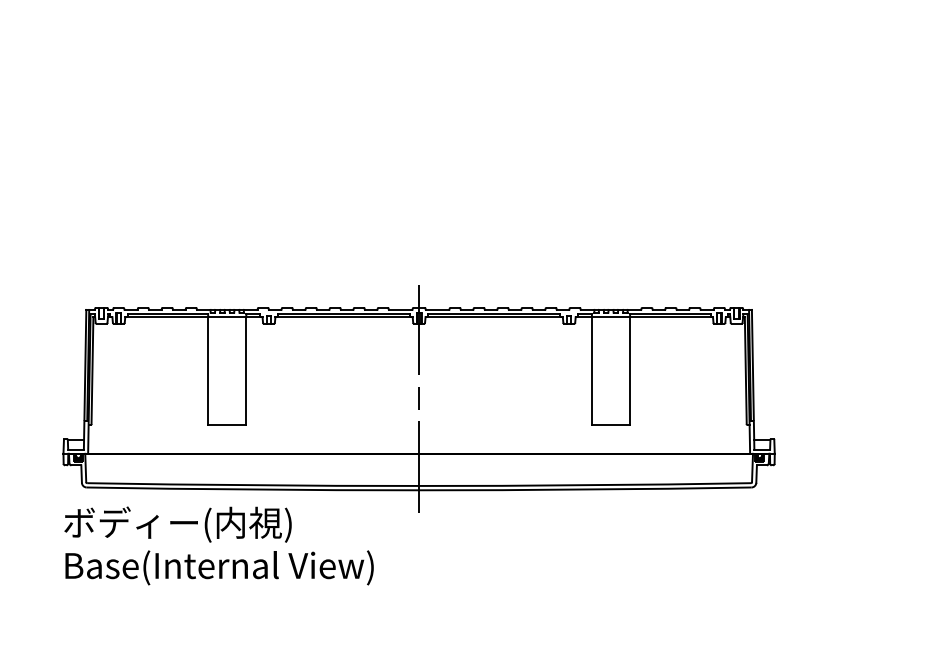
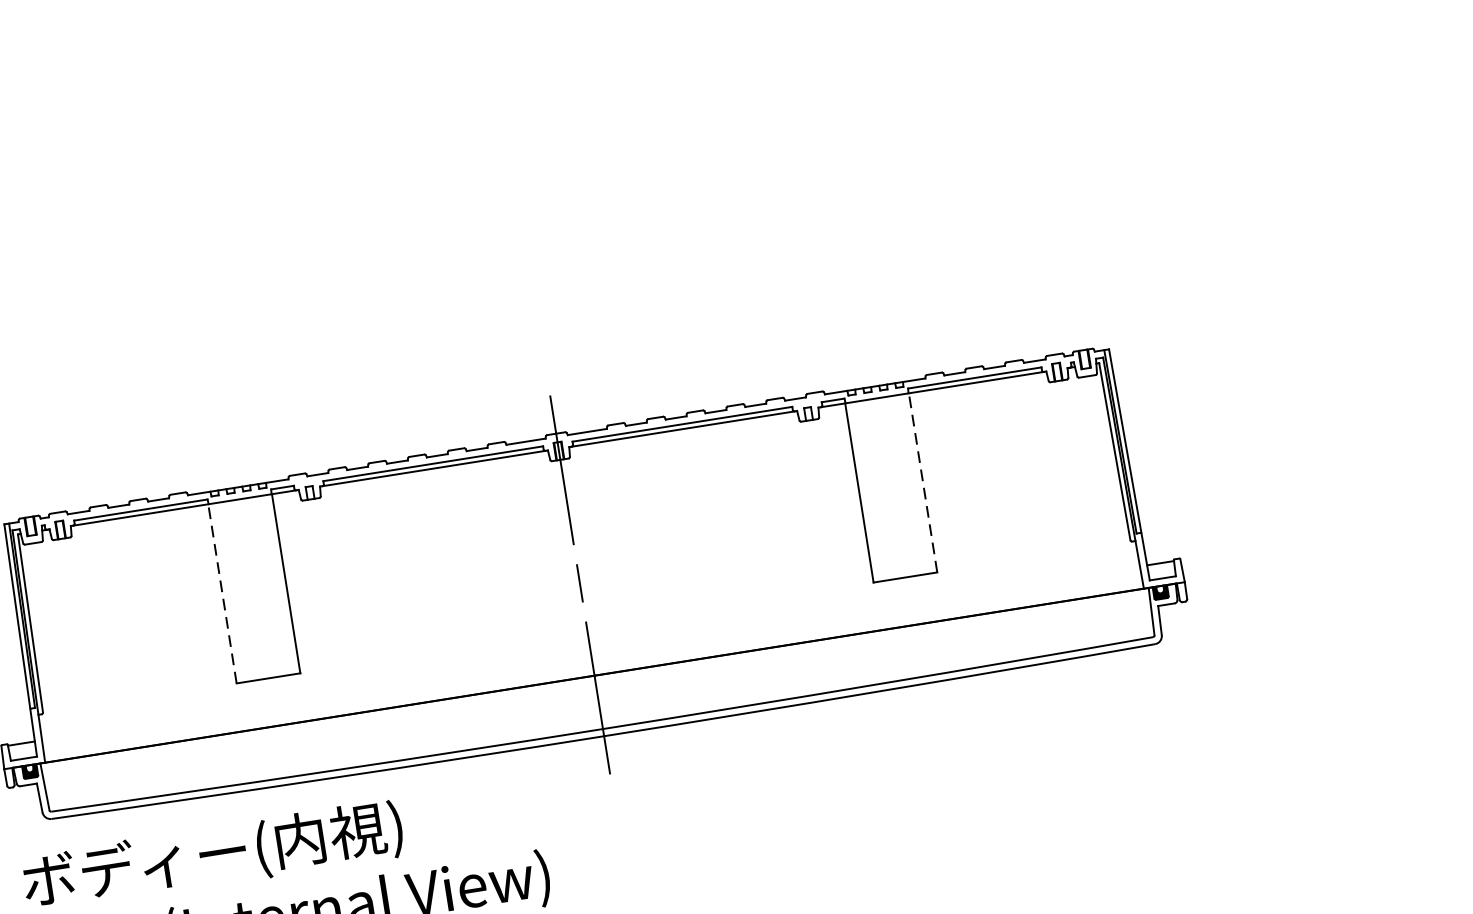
line: (208, 371) -> (223, 594), solid -> dashed
line: (630, 371) -> (923, 483), solid -> dashed

